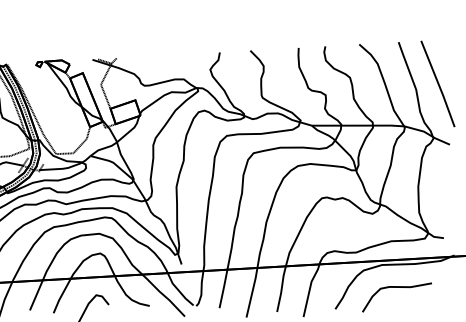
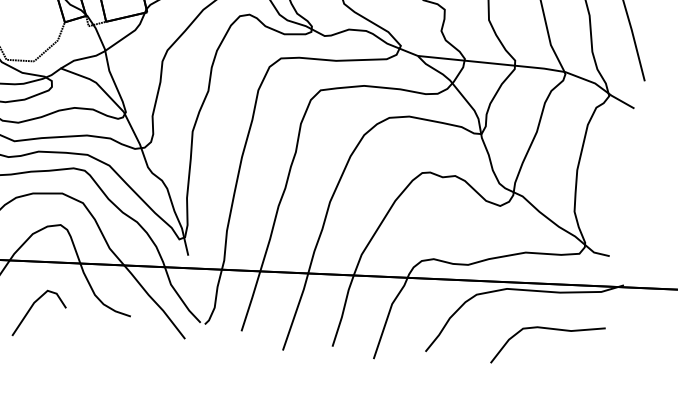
curve: (396, 287) -> (548, 329), moved

